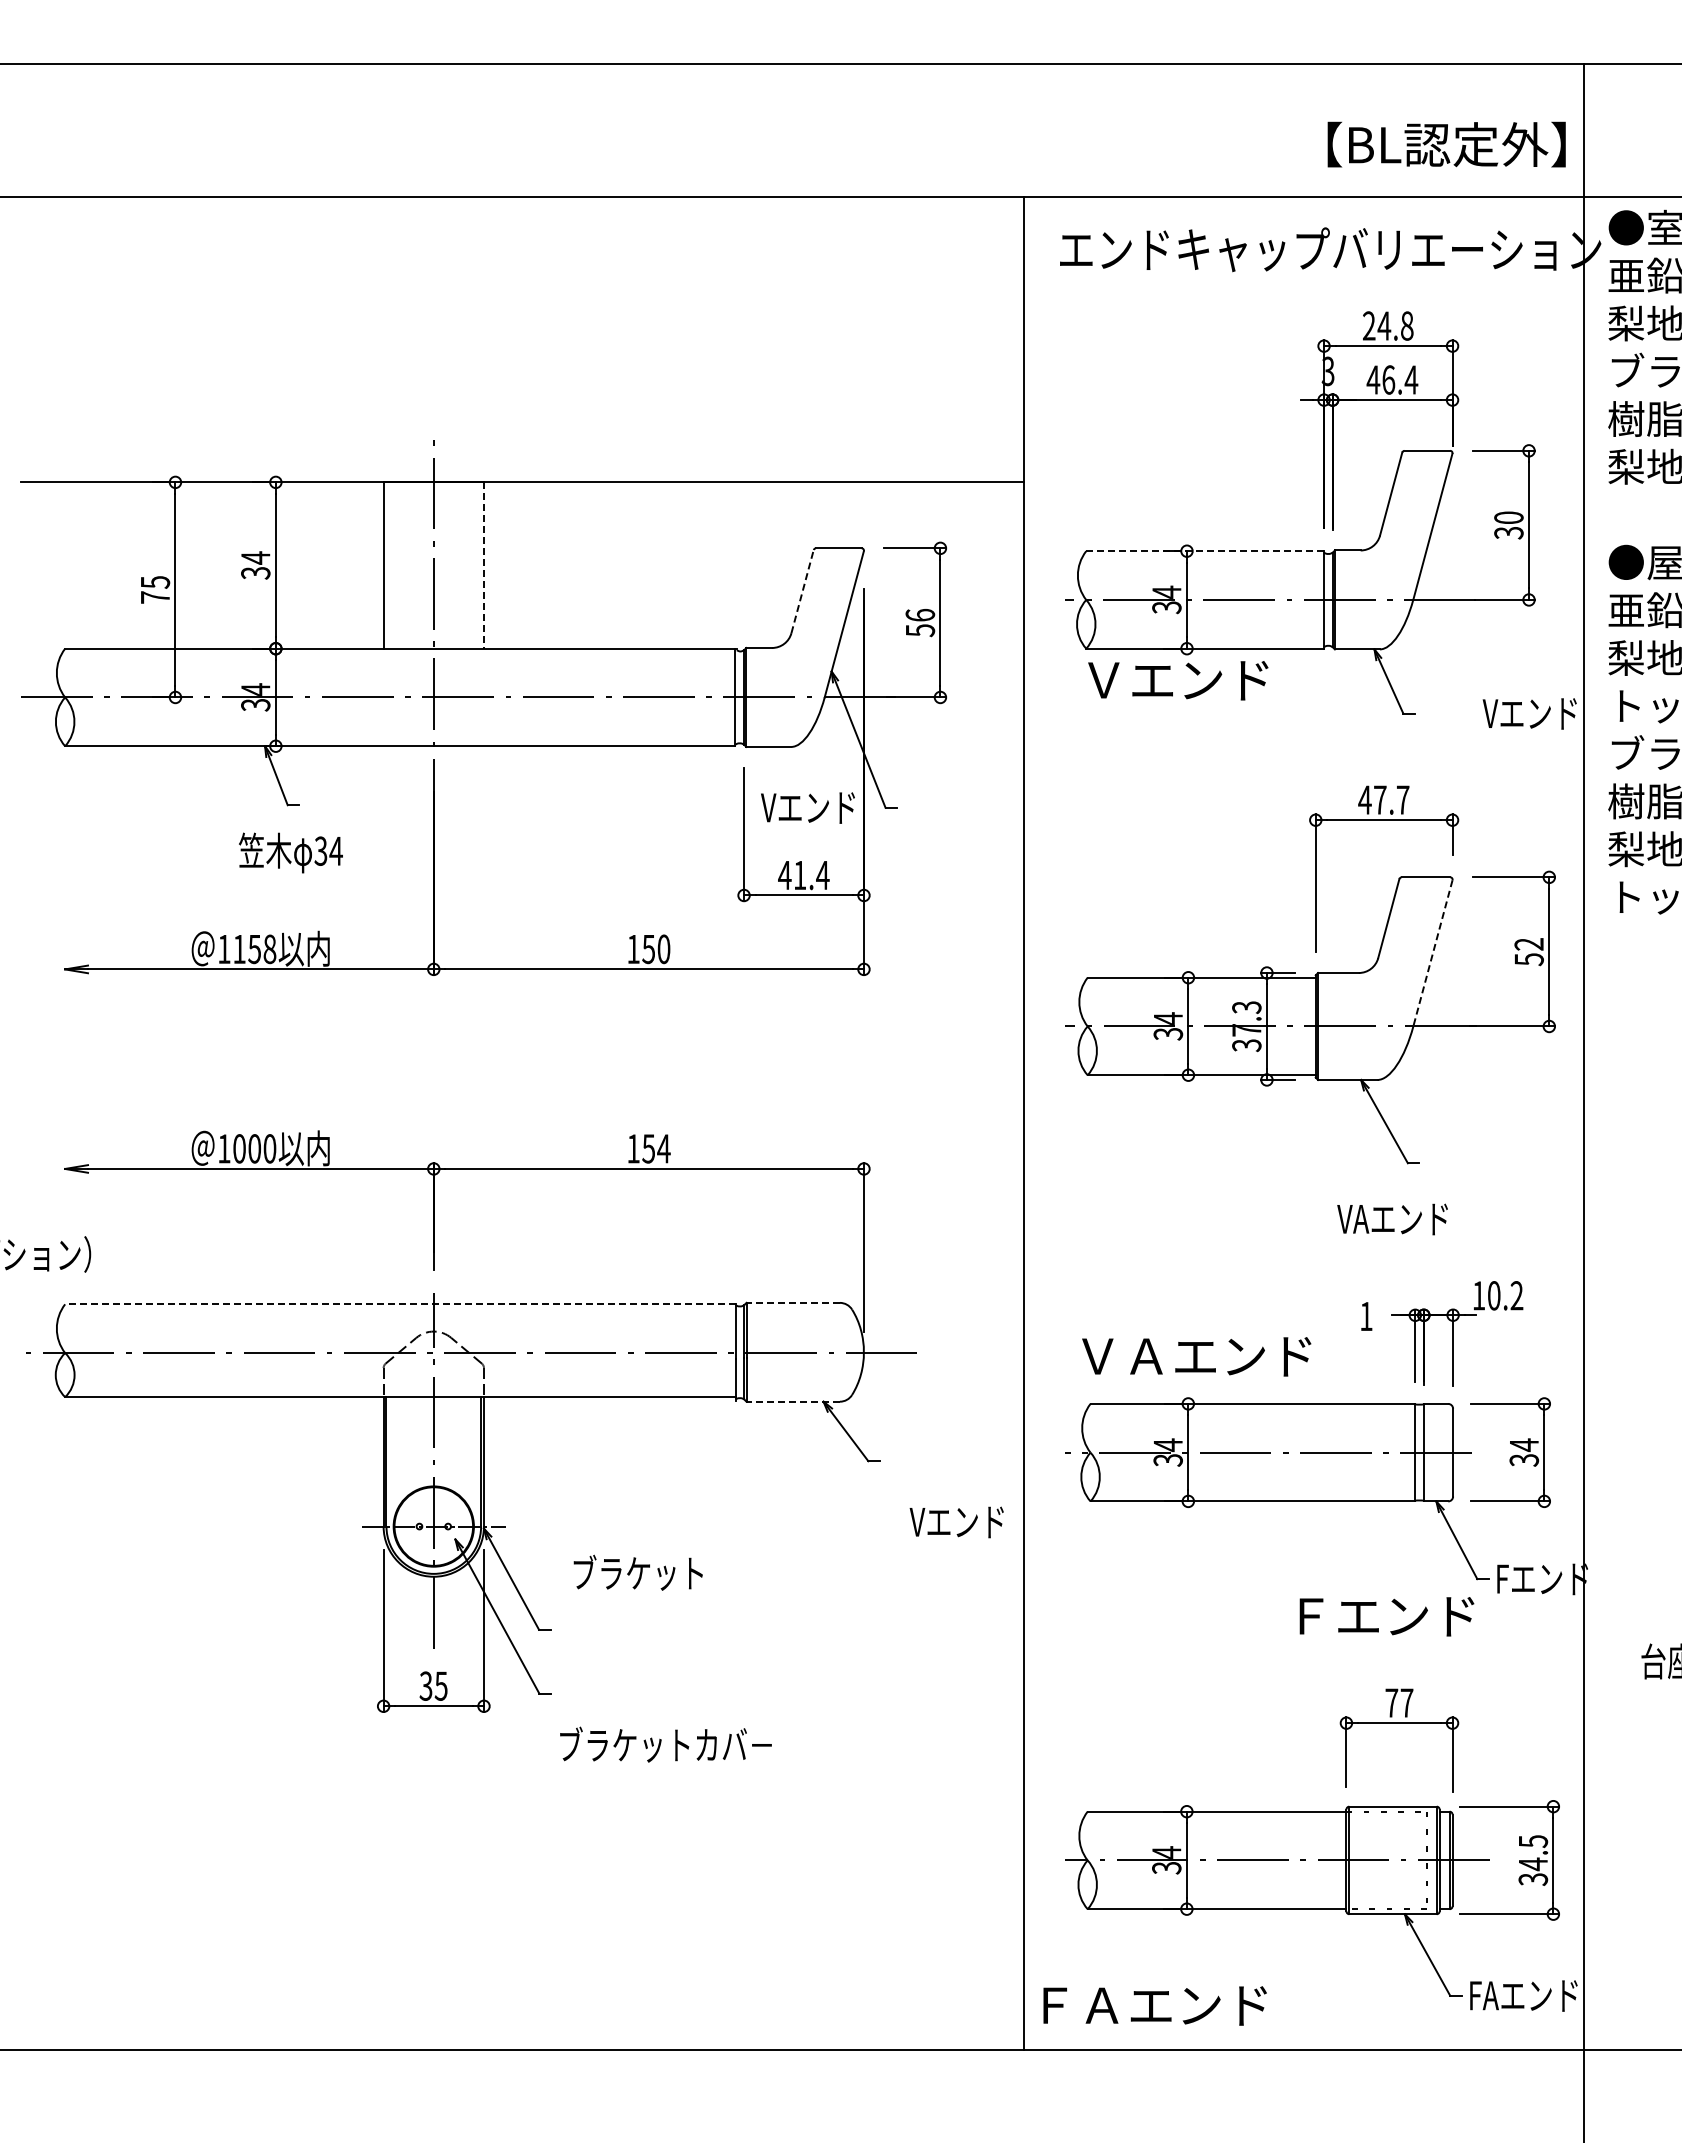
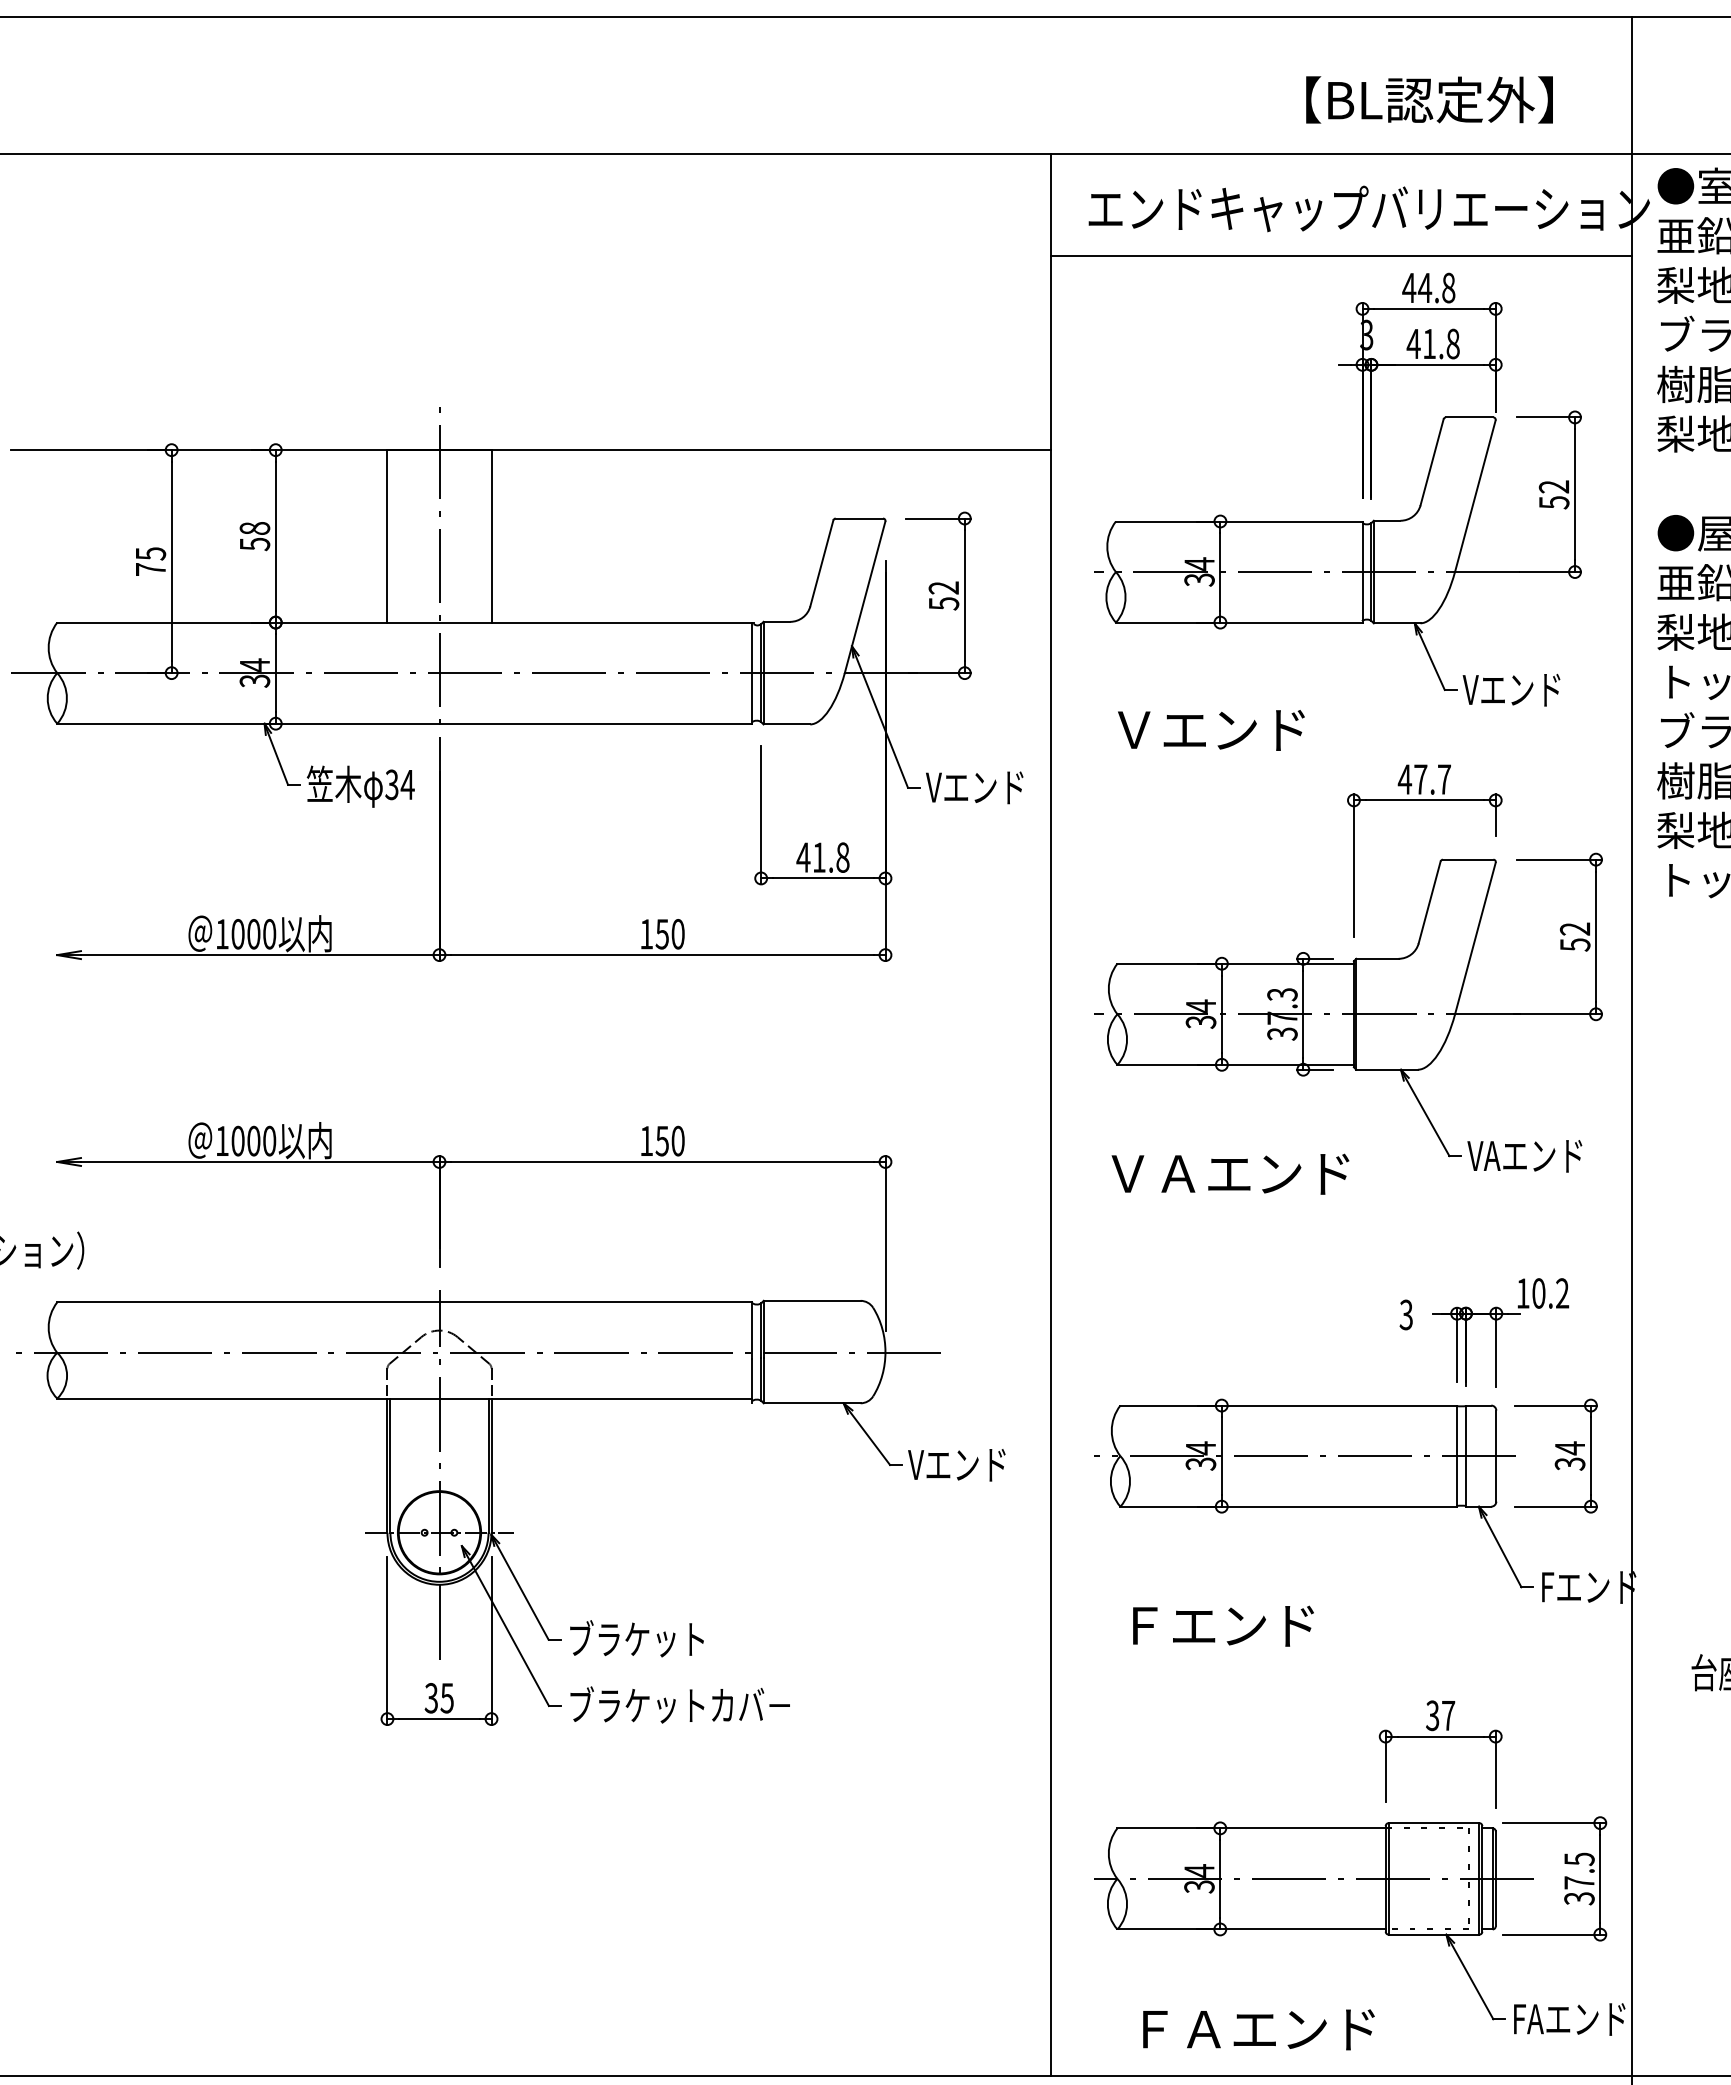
text: (1446, 144) -> (1429, 99), moved
line: (1303, 295) -> (1341, 256), added
text: (1368, 325) -> (1408, 287), 24.8 -> 44.8
text: (1400, 379) -> (1441, 343), 46.4 -> 41.8
text: (1508, 525) -> (1553, 494), 30 -> 52
line: (1205, 551) -> (1239, 521), dashed -> solid
text: (255, 565) -> (254, 536), 34 -> 58
line: (483, 566) -> (491, 537), dashed -> solid
line: (802, 591) -> (821, 563), dashed -> solid
text: (920, 614) -> (944, 587), 56 -> 52
text: (1178, 680) -> (1211, 730), moved
text: (1529, 713) -> (1511, 689), moved
text: (807, 807) -> (974, 787), moved
text: (290, 852) -> (360, 786), moved
text: (822, 875) -> (842, 857), 41.4 -> 41.8
text: (254, 949) -> (253, 934), 1158 -> 1000
line: (1432, 953) -> (1474, 938), dashed -> solid
text: (663, 1148) -> (677, 1140), 154 -> 150
text: (1392, 1219) -> (1524, 1156), moved
line: (793, 1302) -> (812, 1300), dashed -> solid
line: (399, 1304) -> (403, 1302), dashed -> solid
text: (1365, 1316) -> (1405, 1314), 1 -> 3
text: (1196, 1356) -> (1230, 1173), moved
line: (793, 1401) -> (812, 1403), dashed -> solid
text: (956, 1522) -> (956, 1465), moved
text: (637, 1572) -> (636, 1638), moved
text: (1386, 1616) -> (1223, 1626), moved
text: (1391, 1702) -> (1432, 1715), 77 -> 37
text: (665, 1744) -> (679, 1704), moved
text: (1533, 1864) -> (1579, 1883), 34.5 -> 37.5
text: (1154, 2005) -> (1258, 2029), moved

